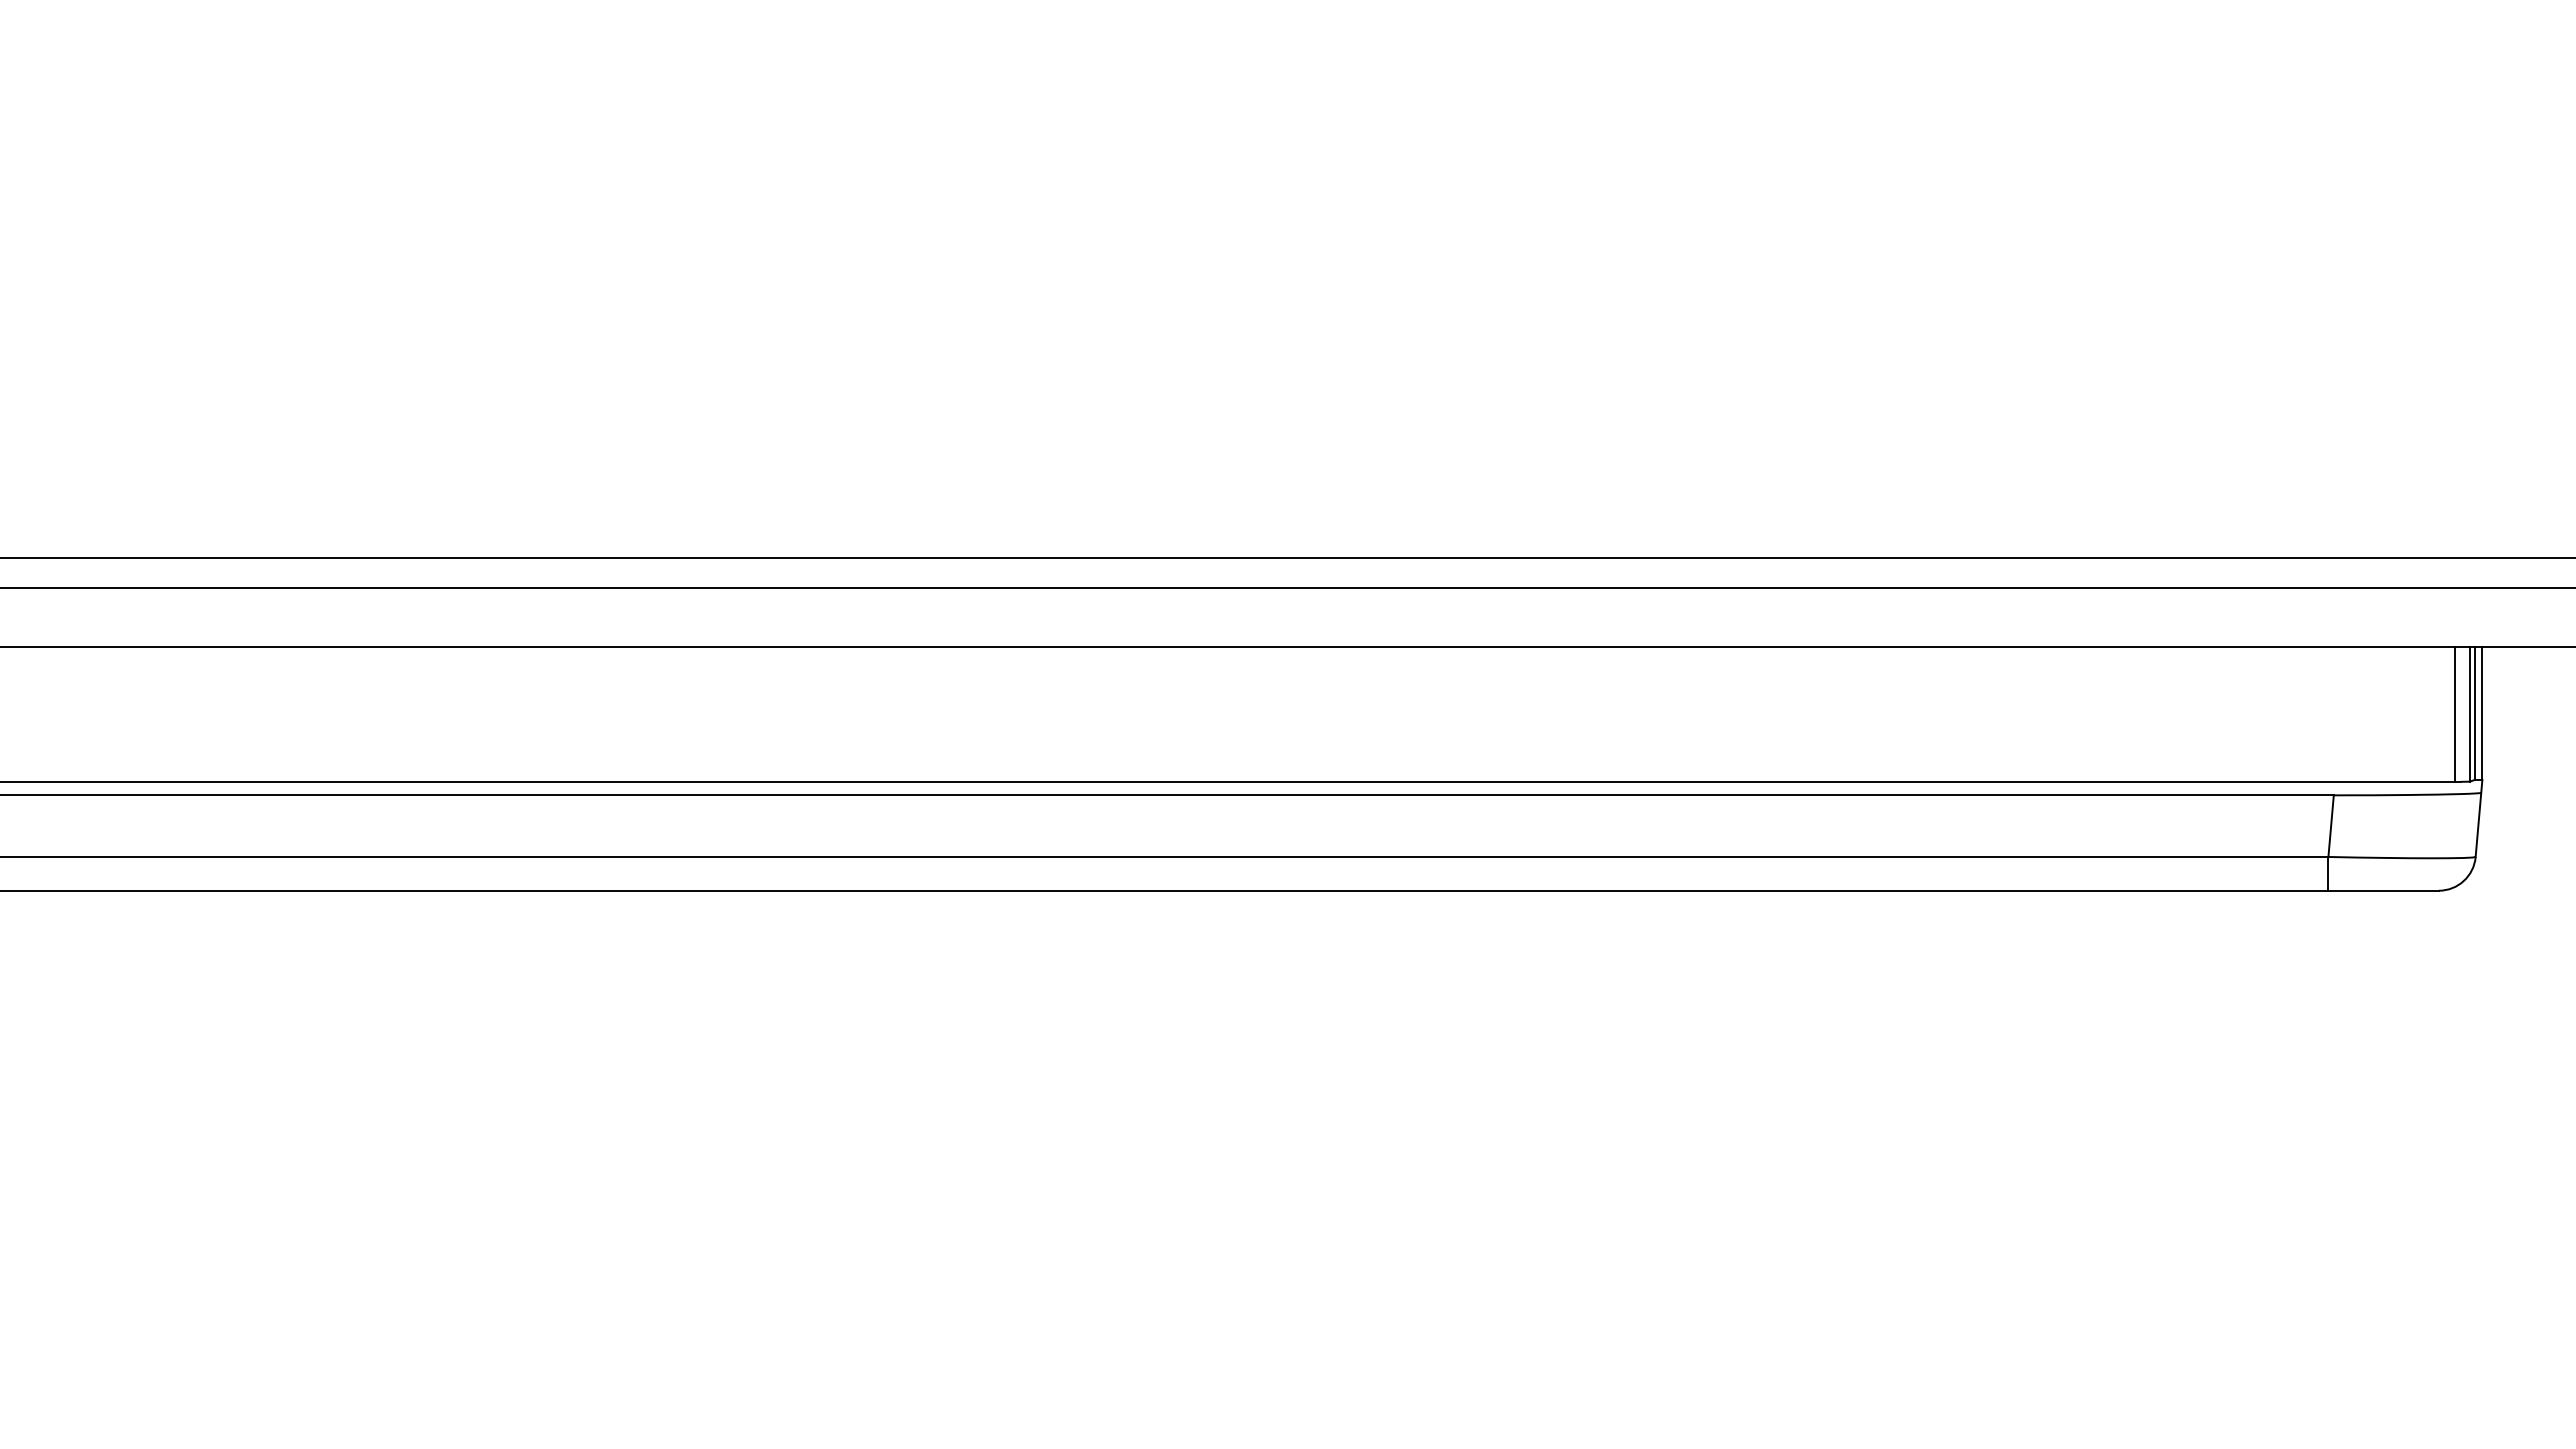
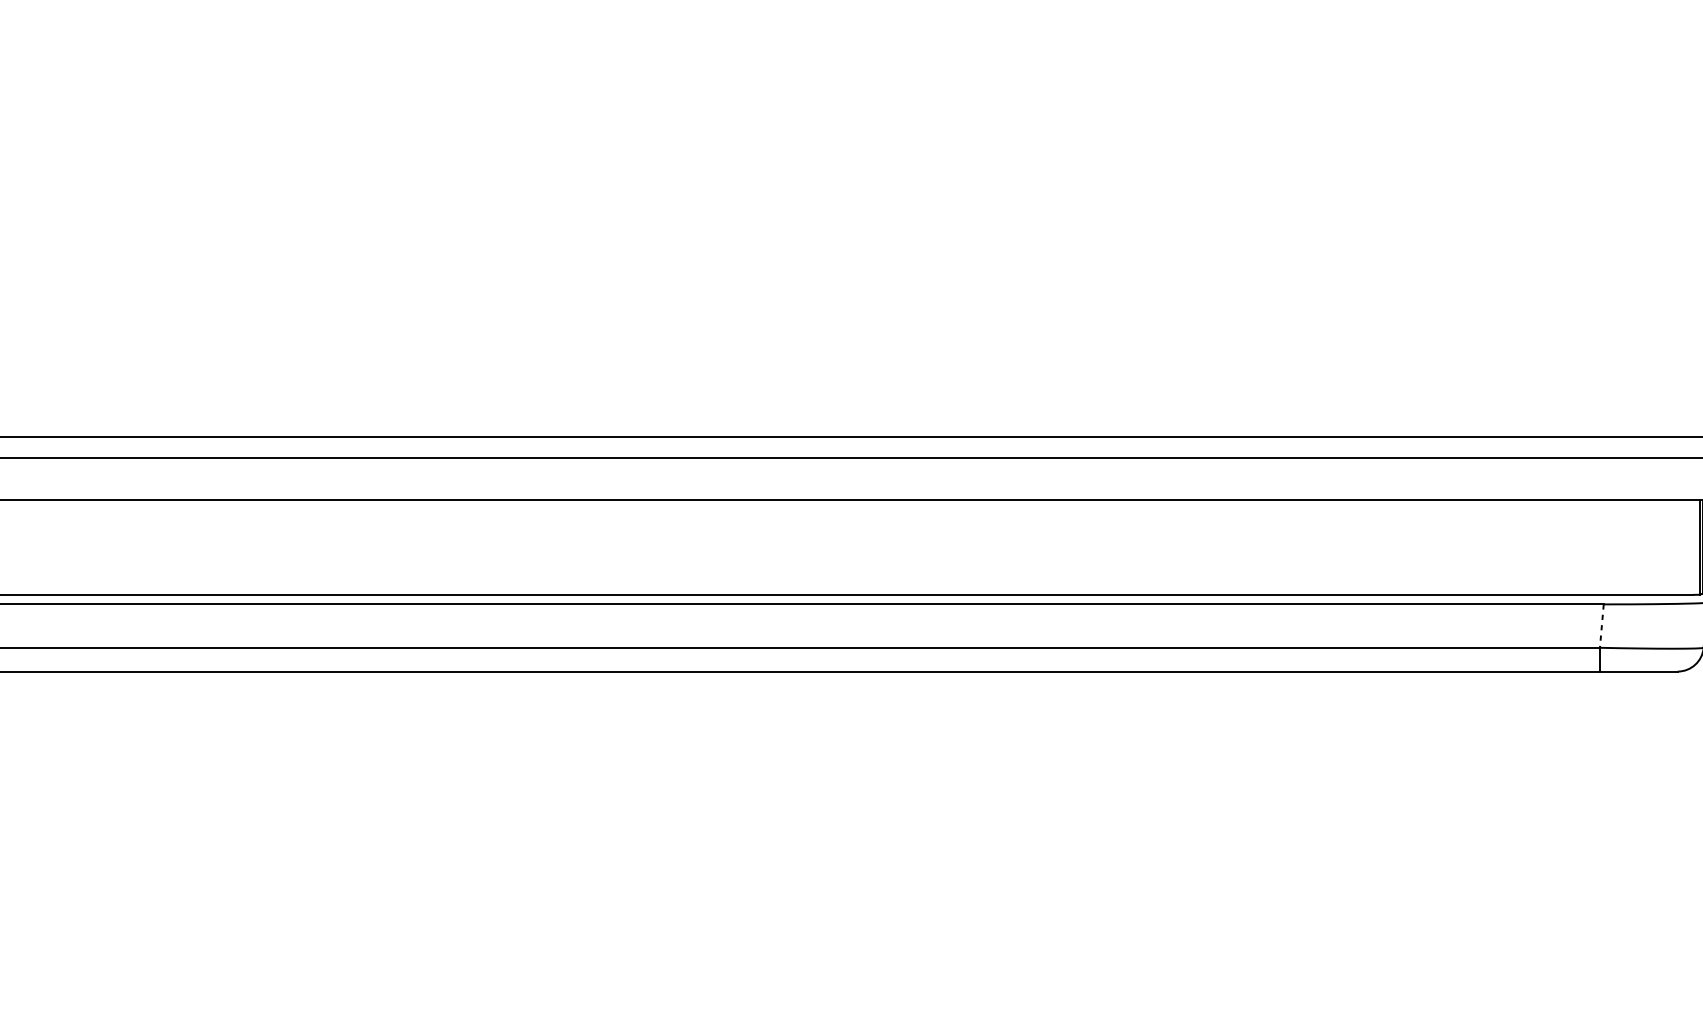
line: (2455, 713) -> (1689, 546), removed
line: (2331, 826) -> (1602, 626), solid -> dashed

